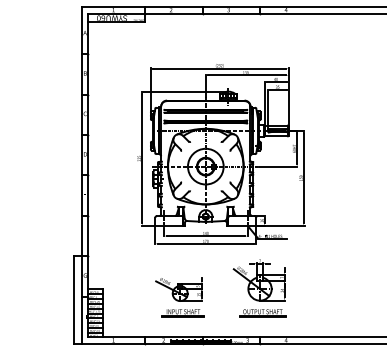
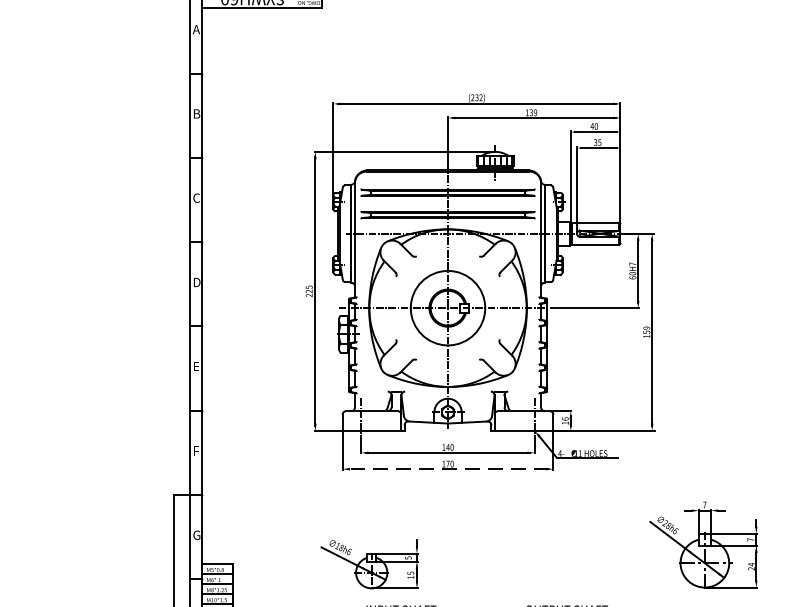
line: (205, 243) -> (447, 468), solid -> dashed
part: (258, 280) -> (701, 545), moved
part: (178, 289) -> (368, 564), moved

